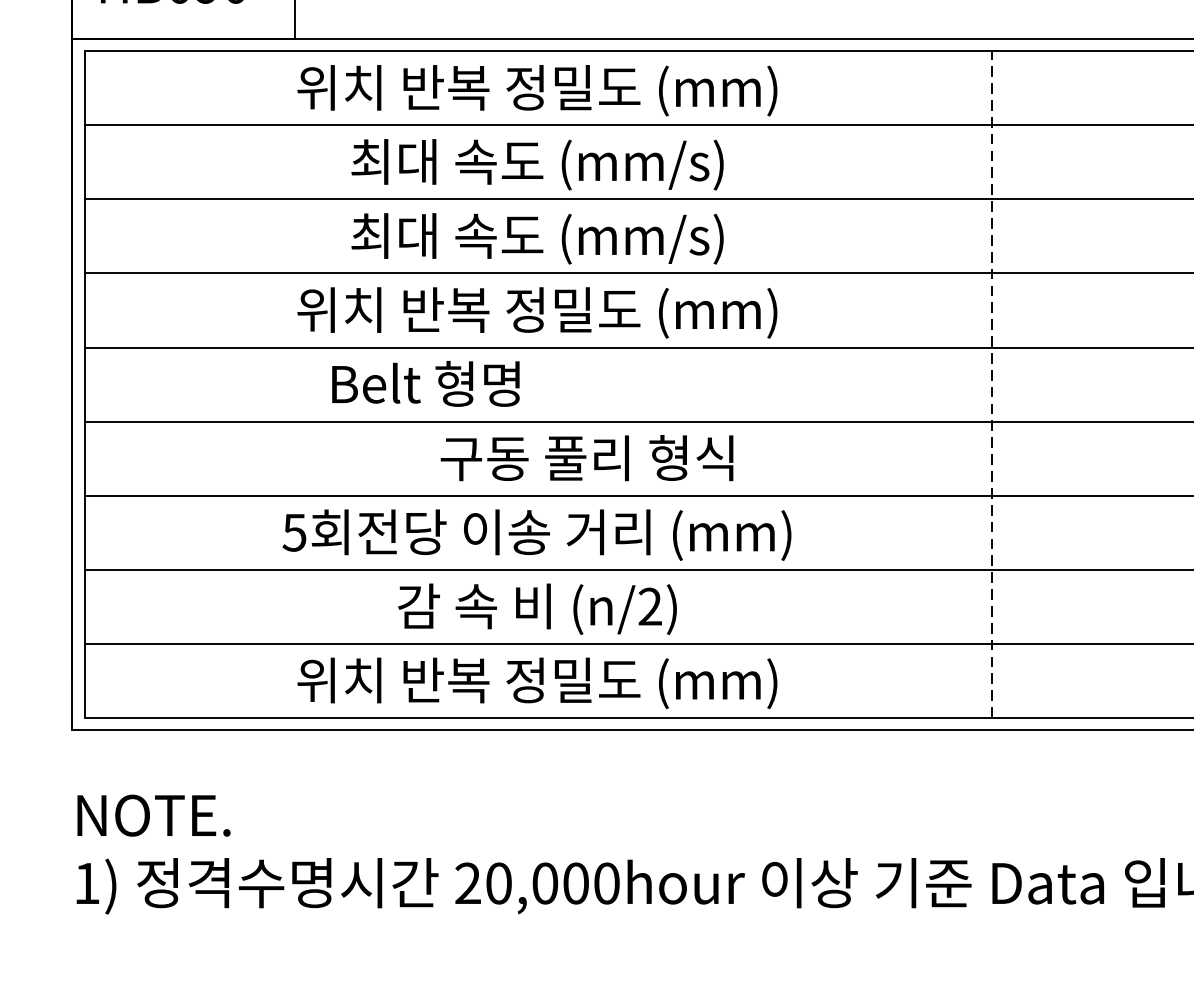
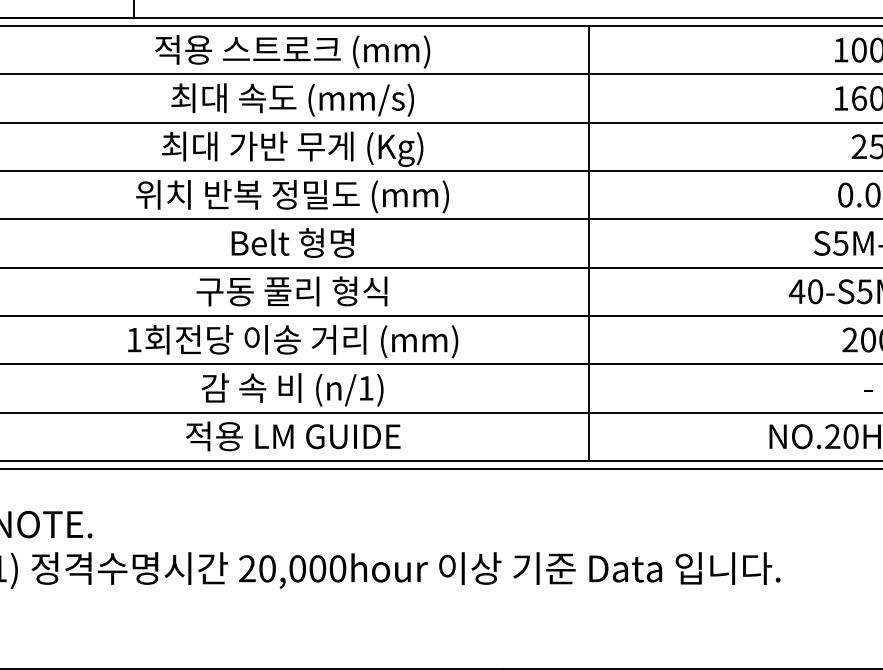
text: (537, 90) -> (292, 51), 위치 반복 정밀도 (mm) -> 적용 스트로크 (mm)
text: (537, 240) -> (292, 149), 최대 속도 (mm/s) -> 최대 가반 무게 (Kg)
text: (425, 383) -> (292, 242), moved
line: (992, 383) -> (589, 242), dashed -> solid
text: (586, 458) -> (291, 291), moved
text: (293, 533) -> (133, 340), 5 -> 1
text: (649, 605) -> (365, 387), (n/2) -> (n/1)
text: (537, 682) -> (292, 437), 위치 반복 정밀도 (mm) -> 적용 LM GUIDE

